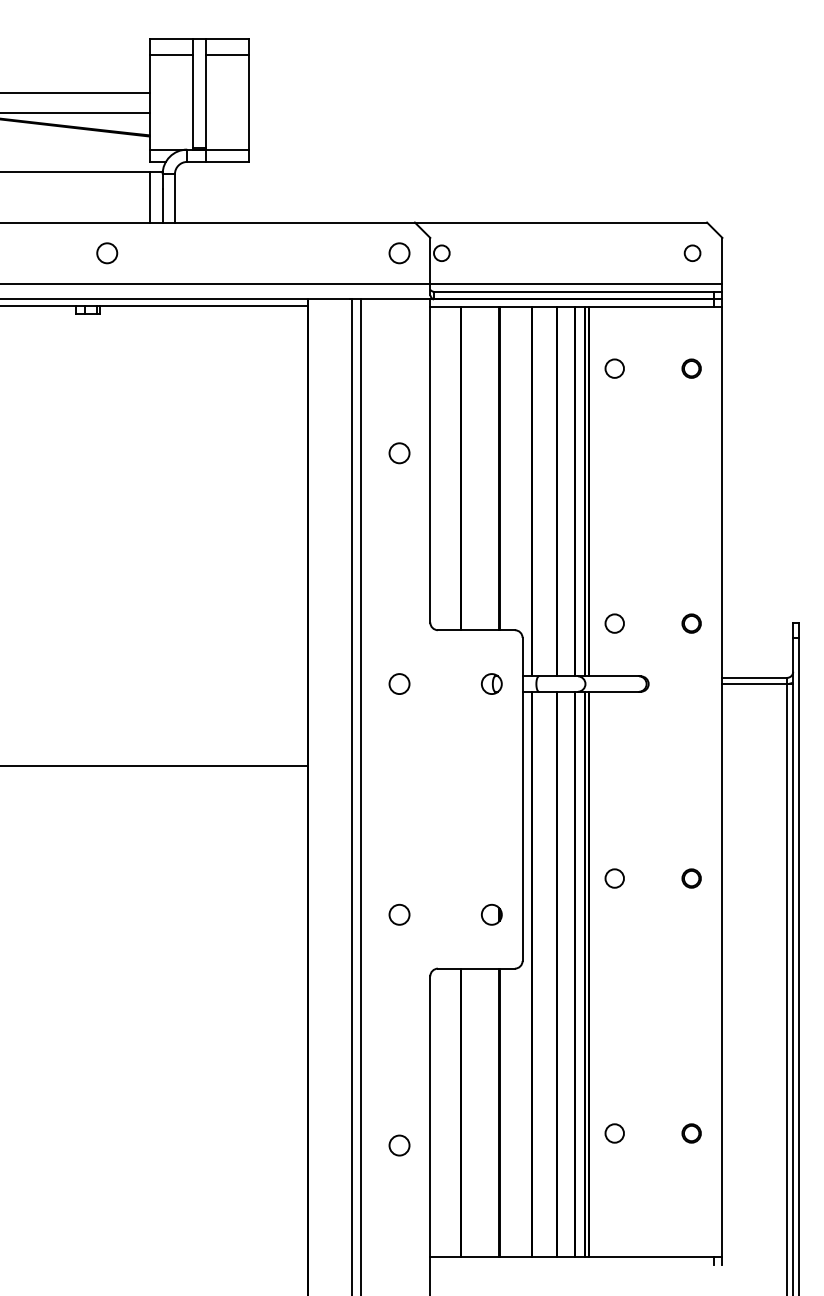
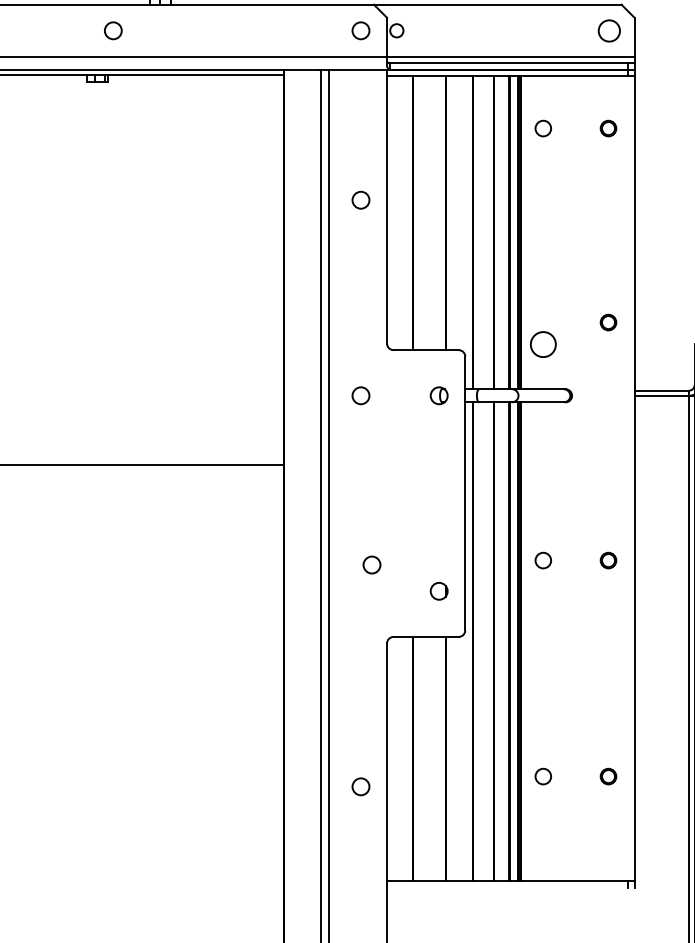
circle: (692, 252) -> (609, 30), size x1.6
circle: (614, 623) -> (543, 344), size x1.6
circle: (691, 623) -> (608, 322), moved
circle: (399, 914) -> (371, 564), moved

